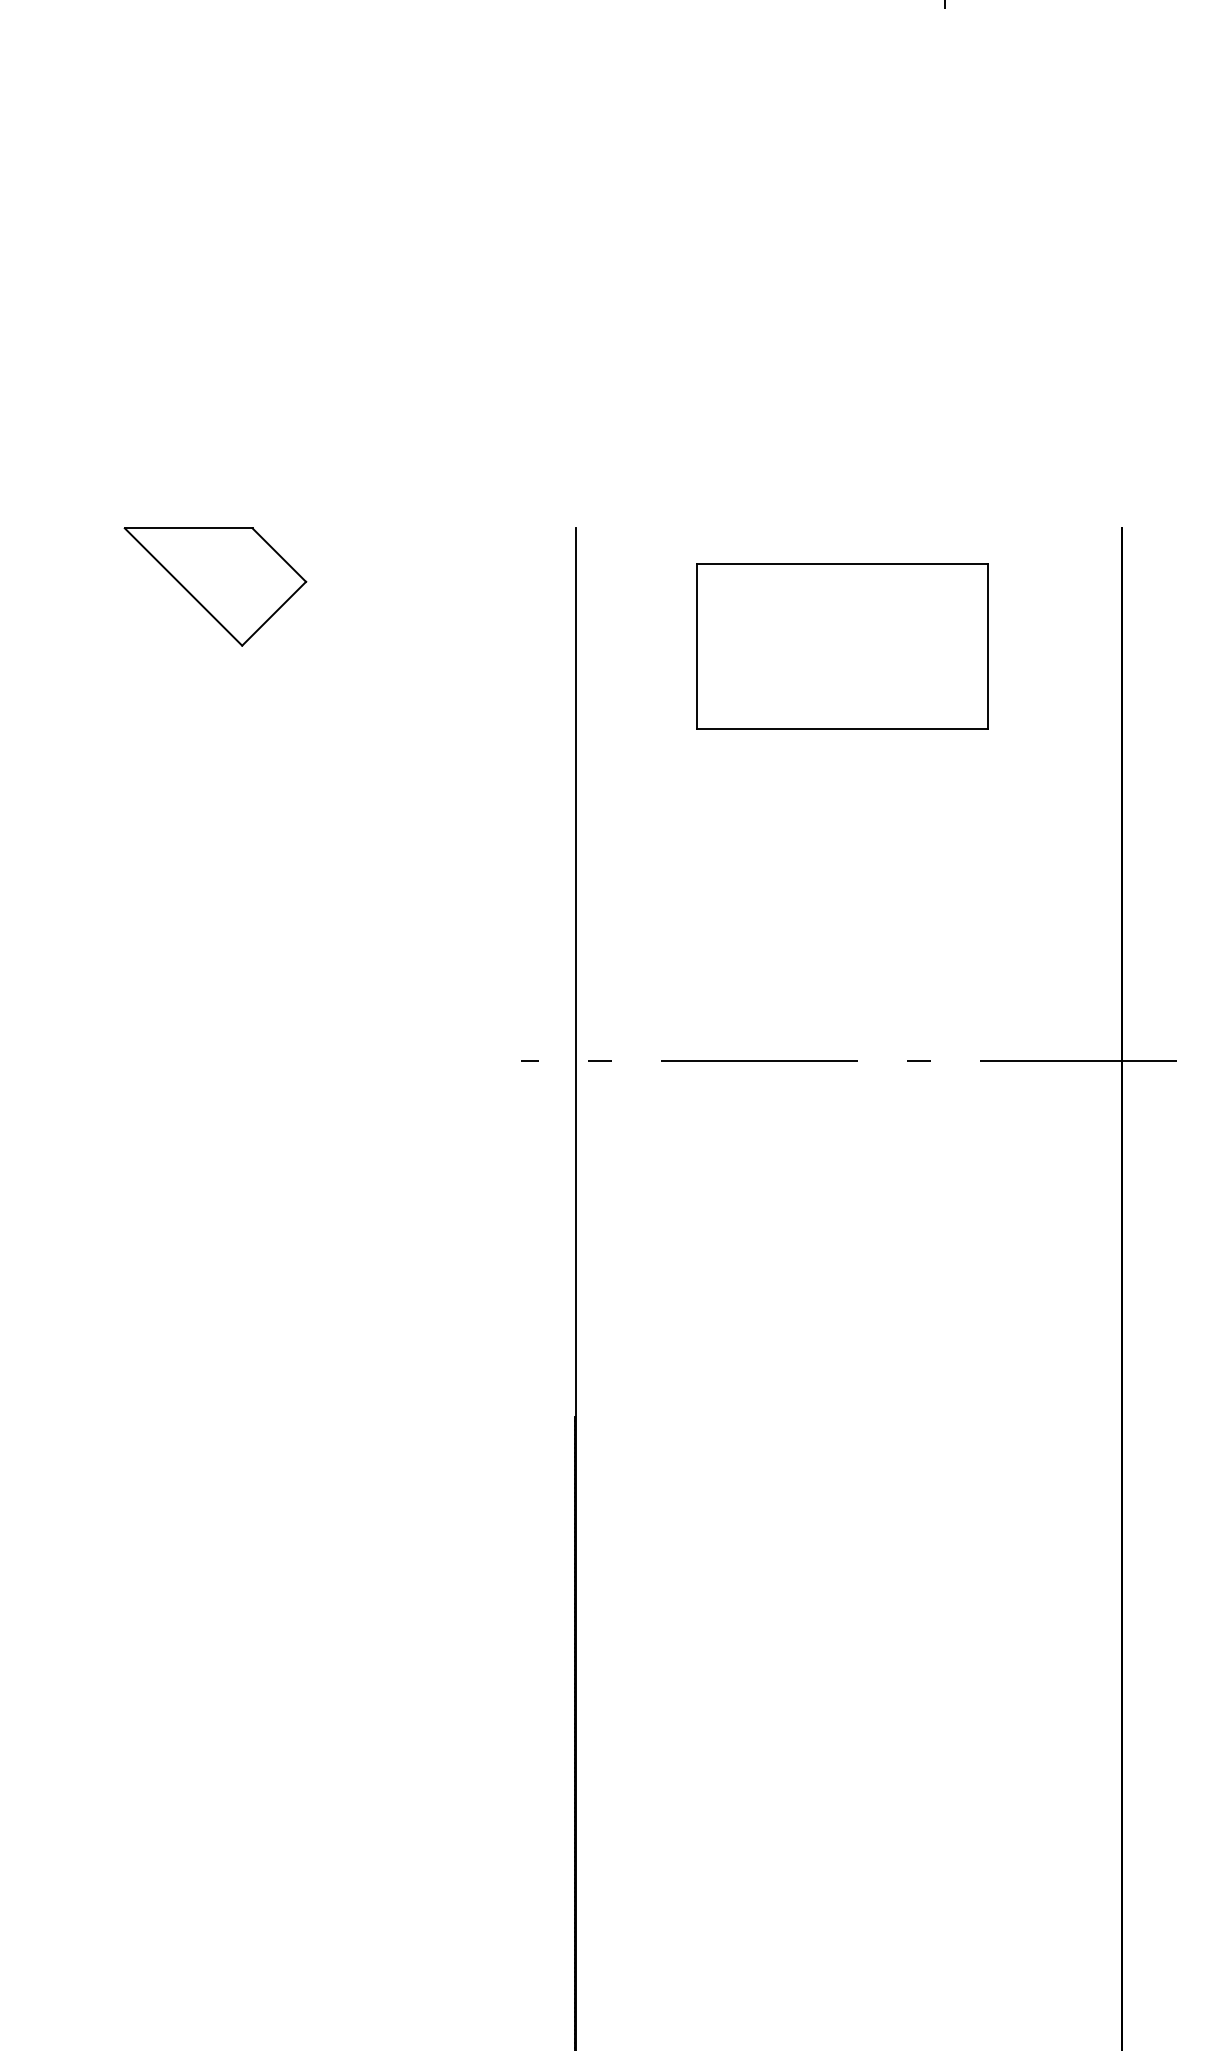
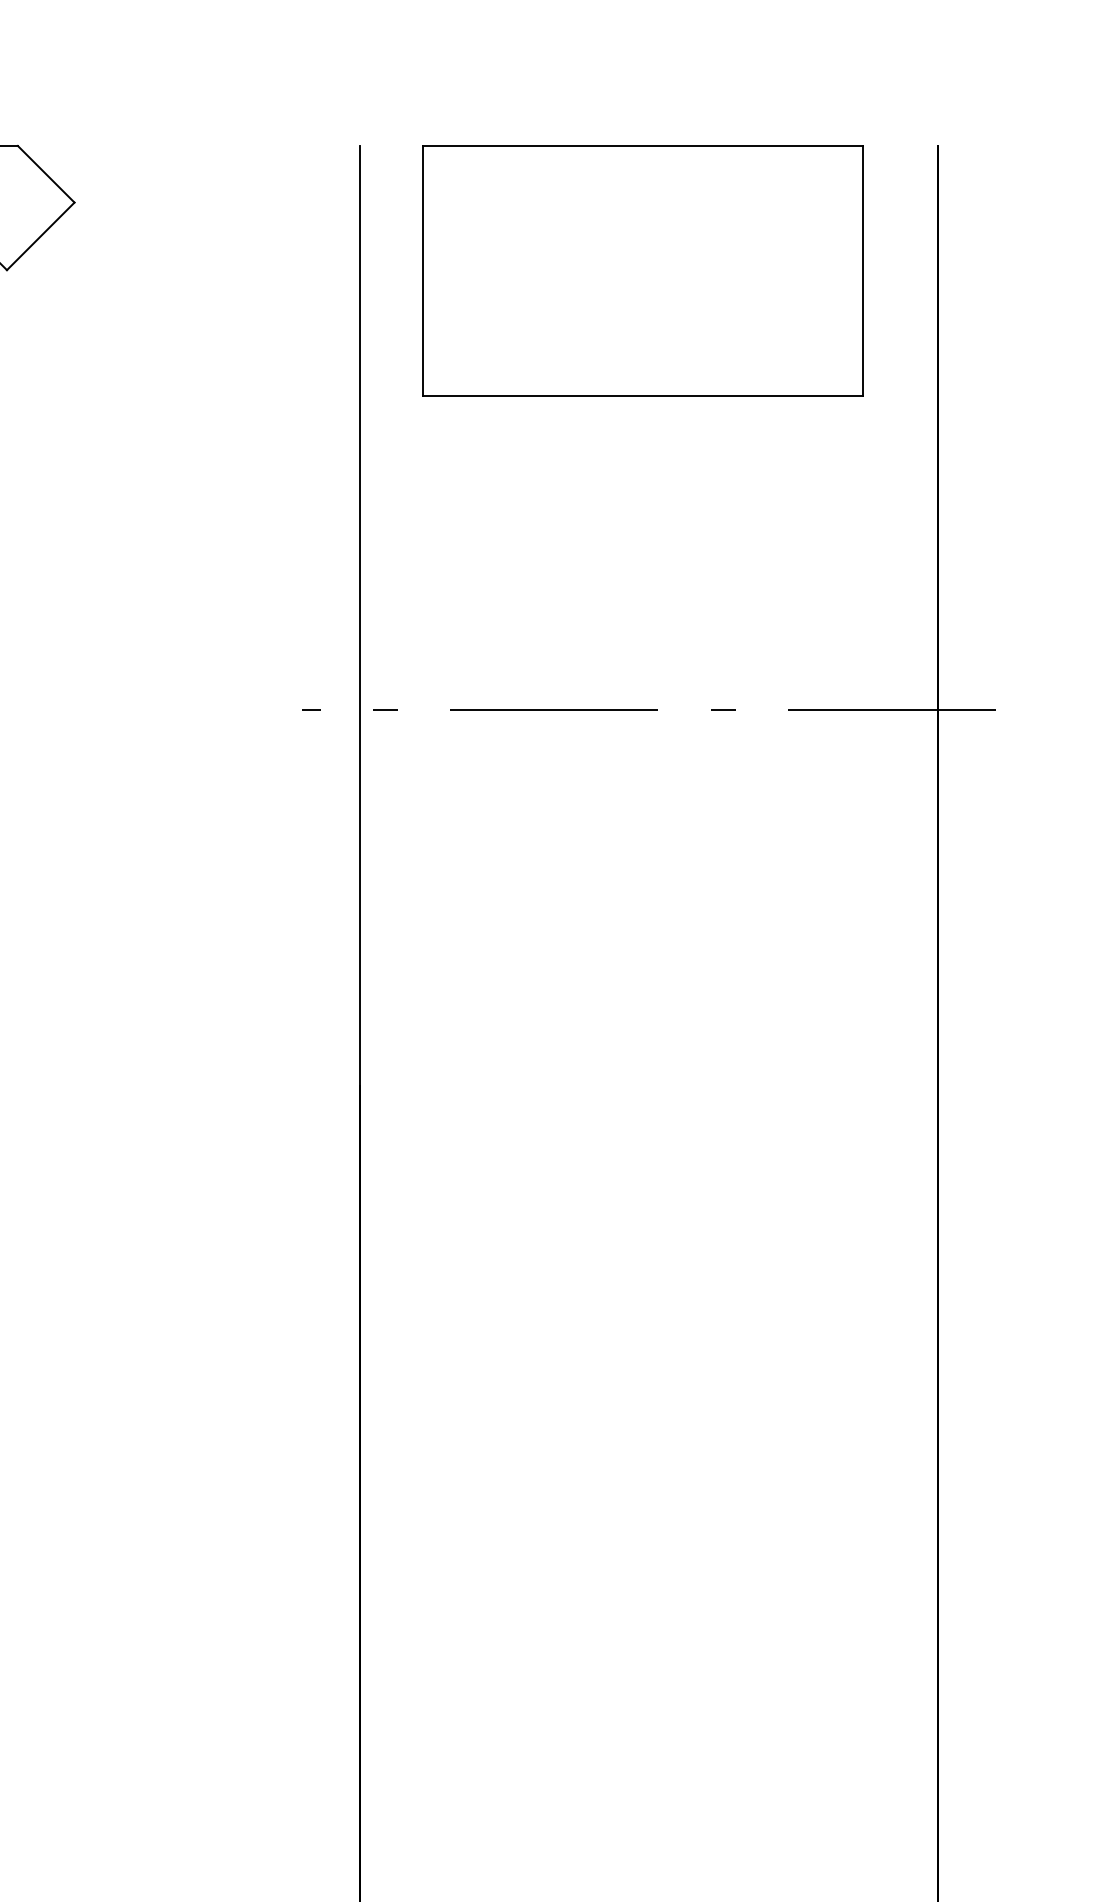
part: (842, 645) -> (642, 269), size x1.43

